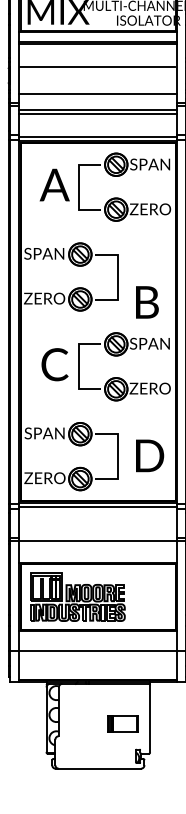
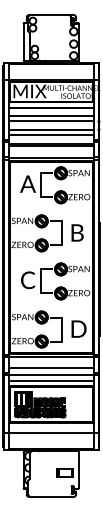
line: (98, 58) -> (51, 116), added
line: (98, 84) -> (51, 130), added
text: (147, 301) -> (77, 232), moved
line: (98, 529) -> (51, 368), added
line: (98, 551) -> (51, 380), added

